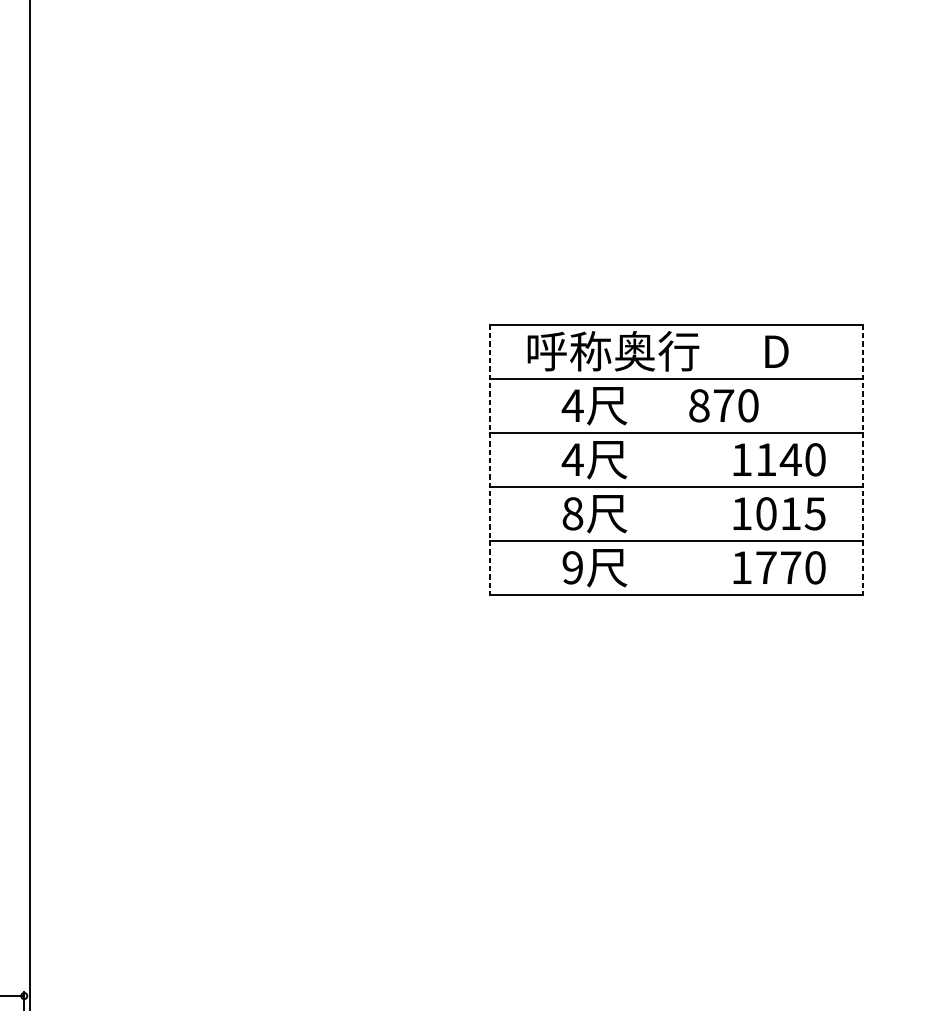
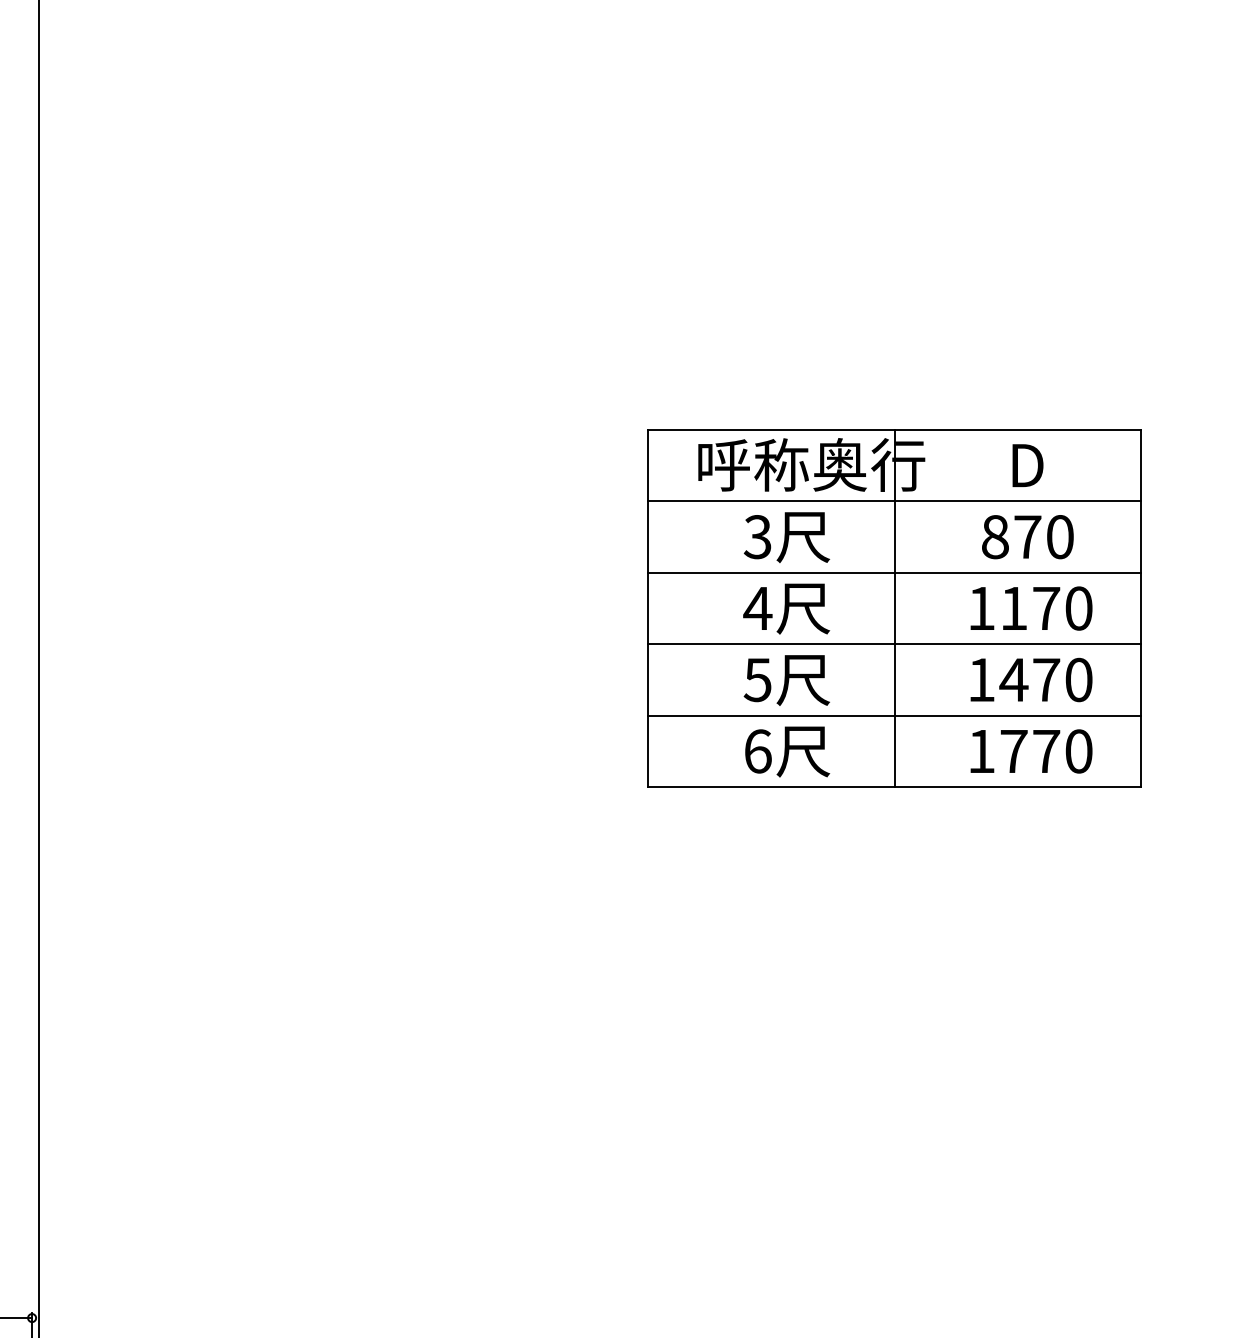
text: (572, 406) -> (757, 537), 4 -> 3
text: (723, 406) -> (1027, 537), moved
line: (490, 459) -> (648, 608), dashed -> solid
line: (676, 459) -> (894, 608), added
text: (790, 459) -> (1046, 608), 1140 -> 1170
line: (862, 459) -> (1141, 608), dashed -> solid
text: (790, 513) -> (1045, 679), 1015 -> 1470
text: (572, 514) -> (757, 680), 8 -> 5
text: (572, 567) -> (757, 751), 9 -> 6

